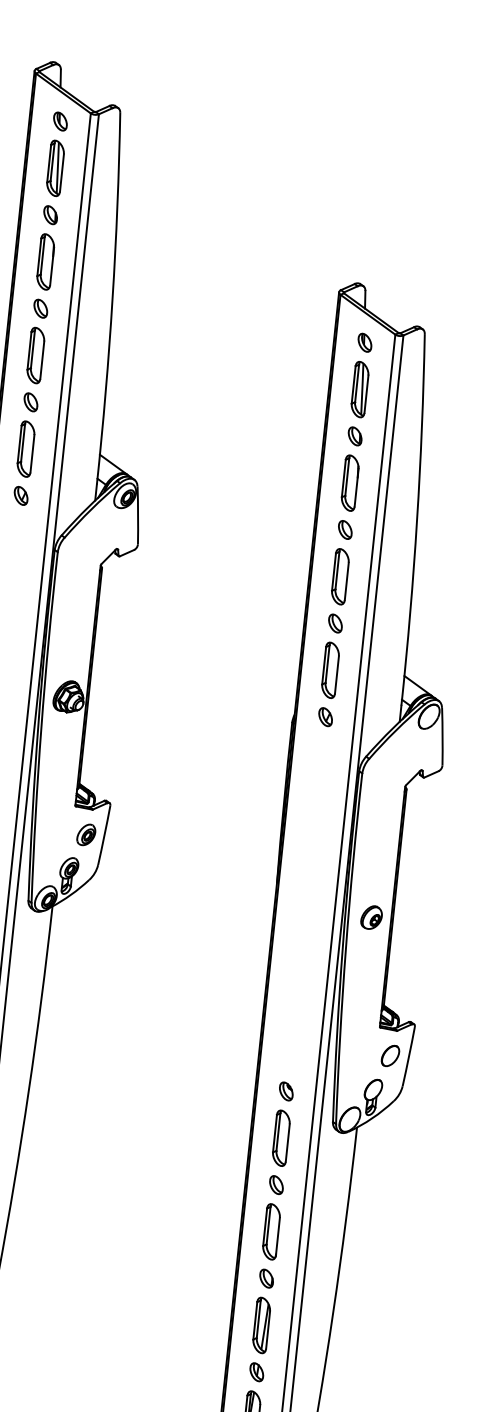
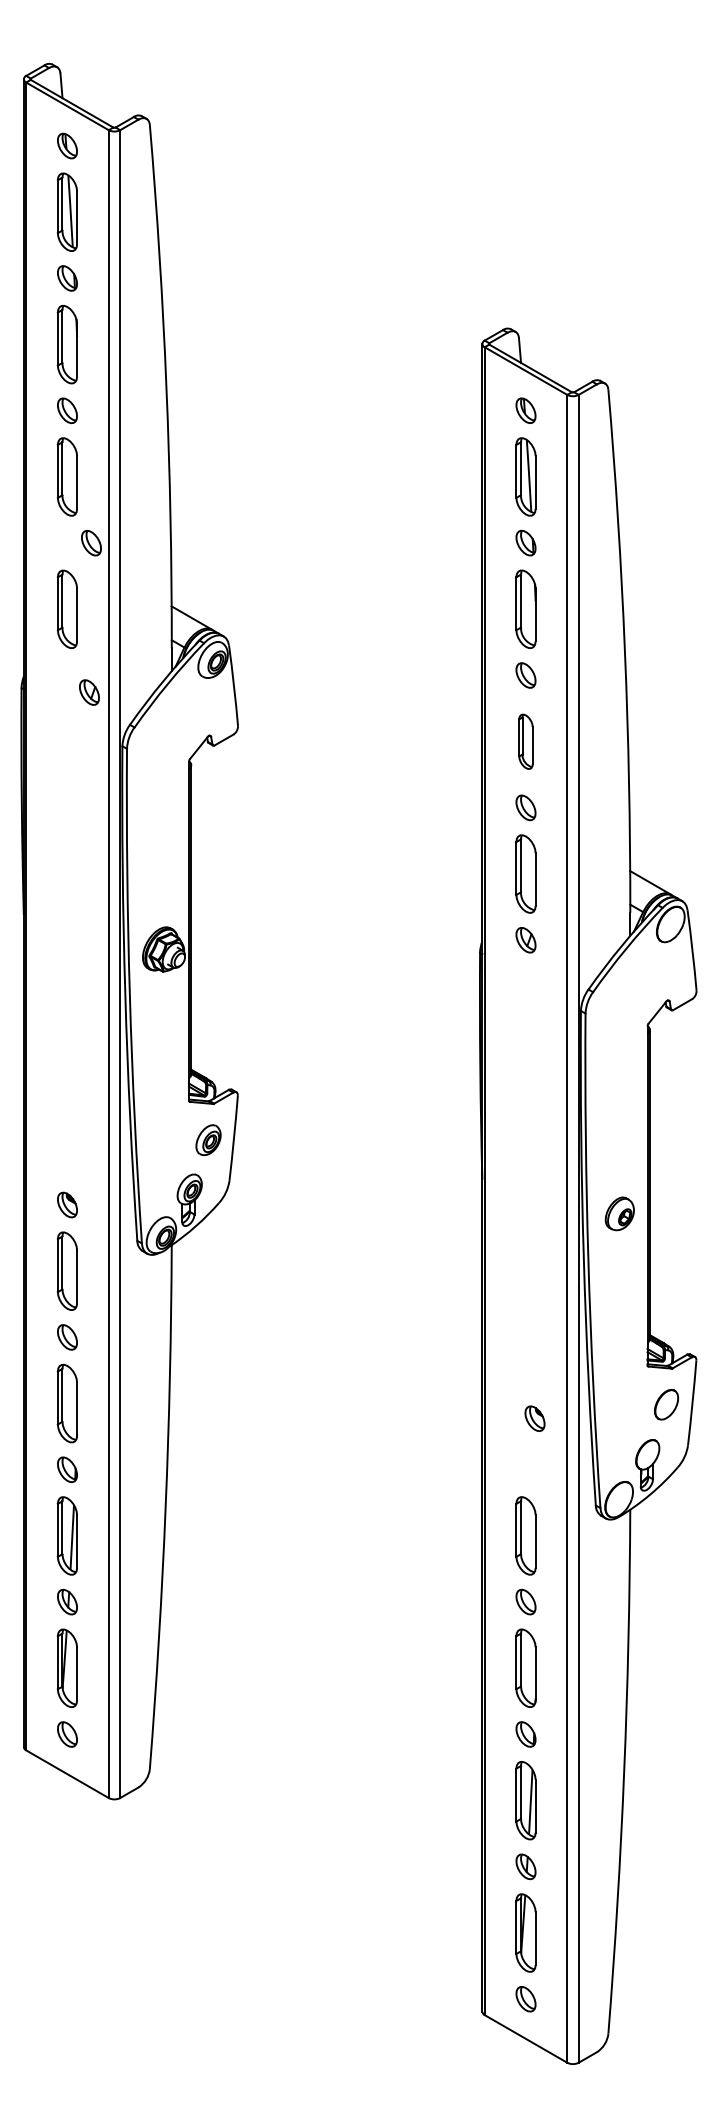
part: (31, 401) -> (91, 542), moved
part: (21, 495) -> (89, 692), moved
part: (340, 576) -> (525, 741), size x0.7
part: (285, 1091) -> (534, 1418), moved

